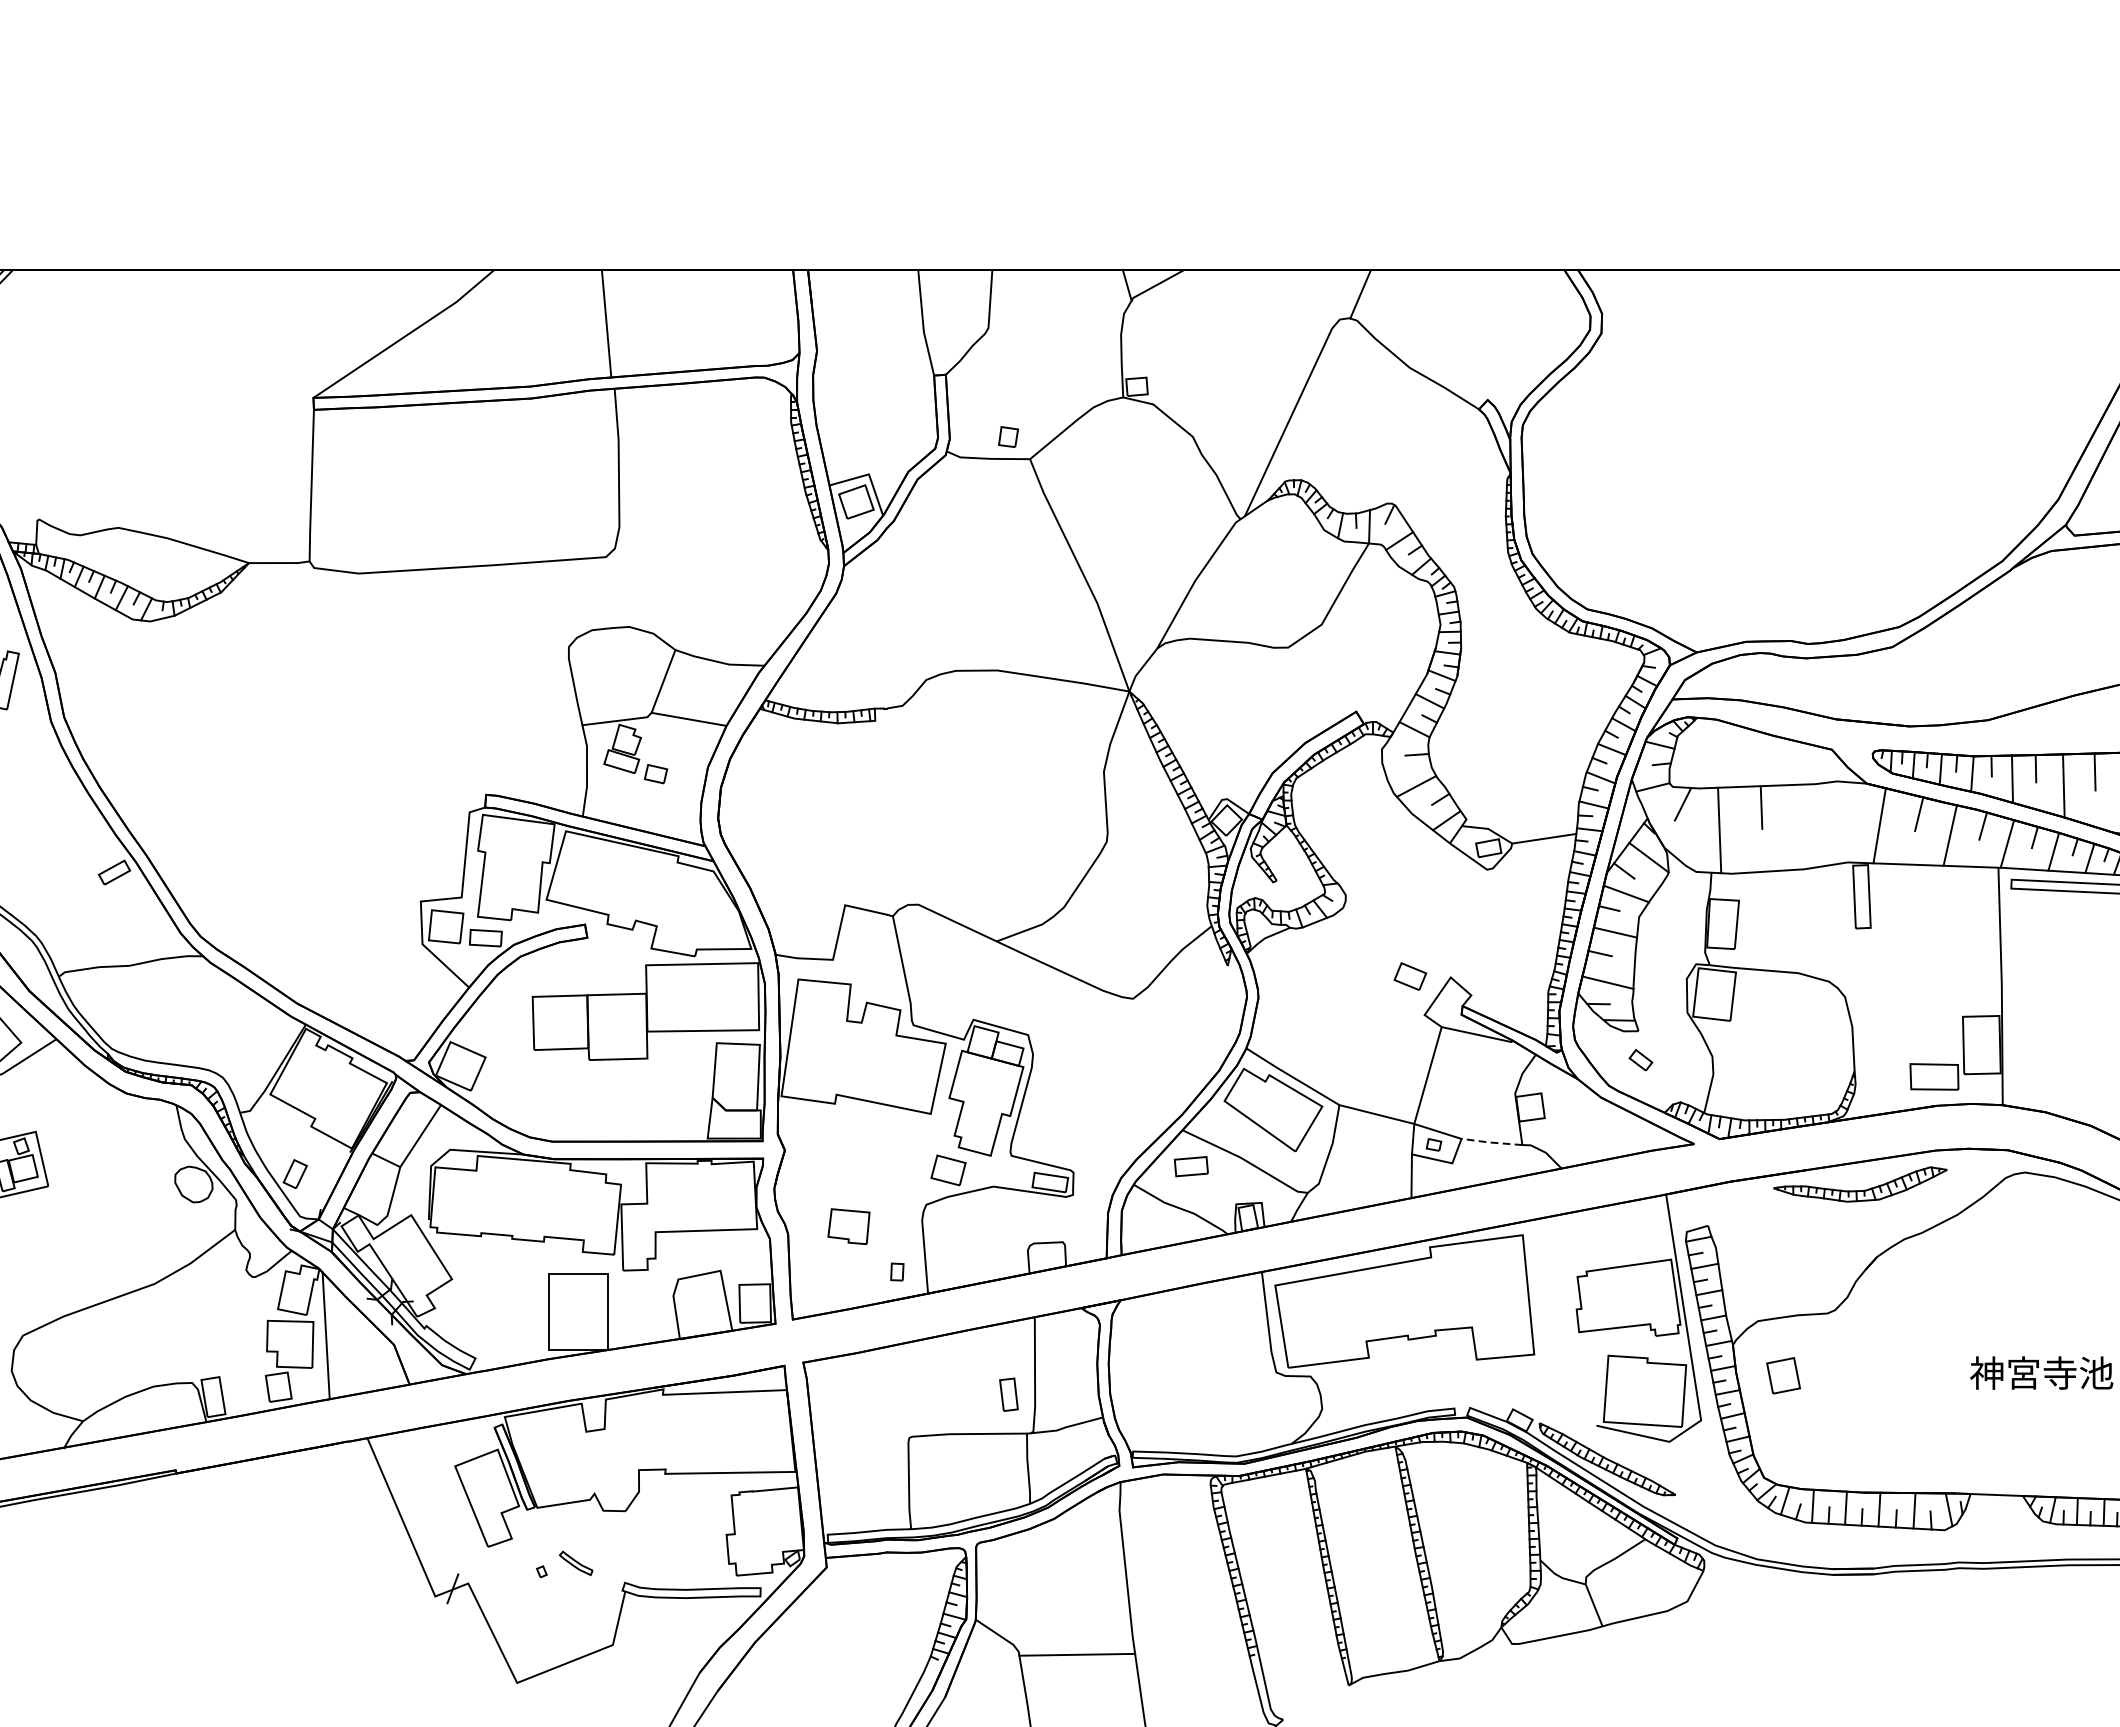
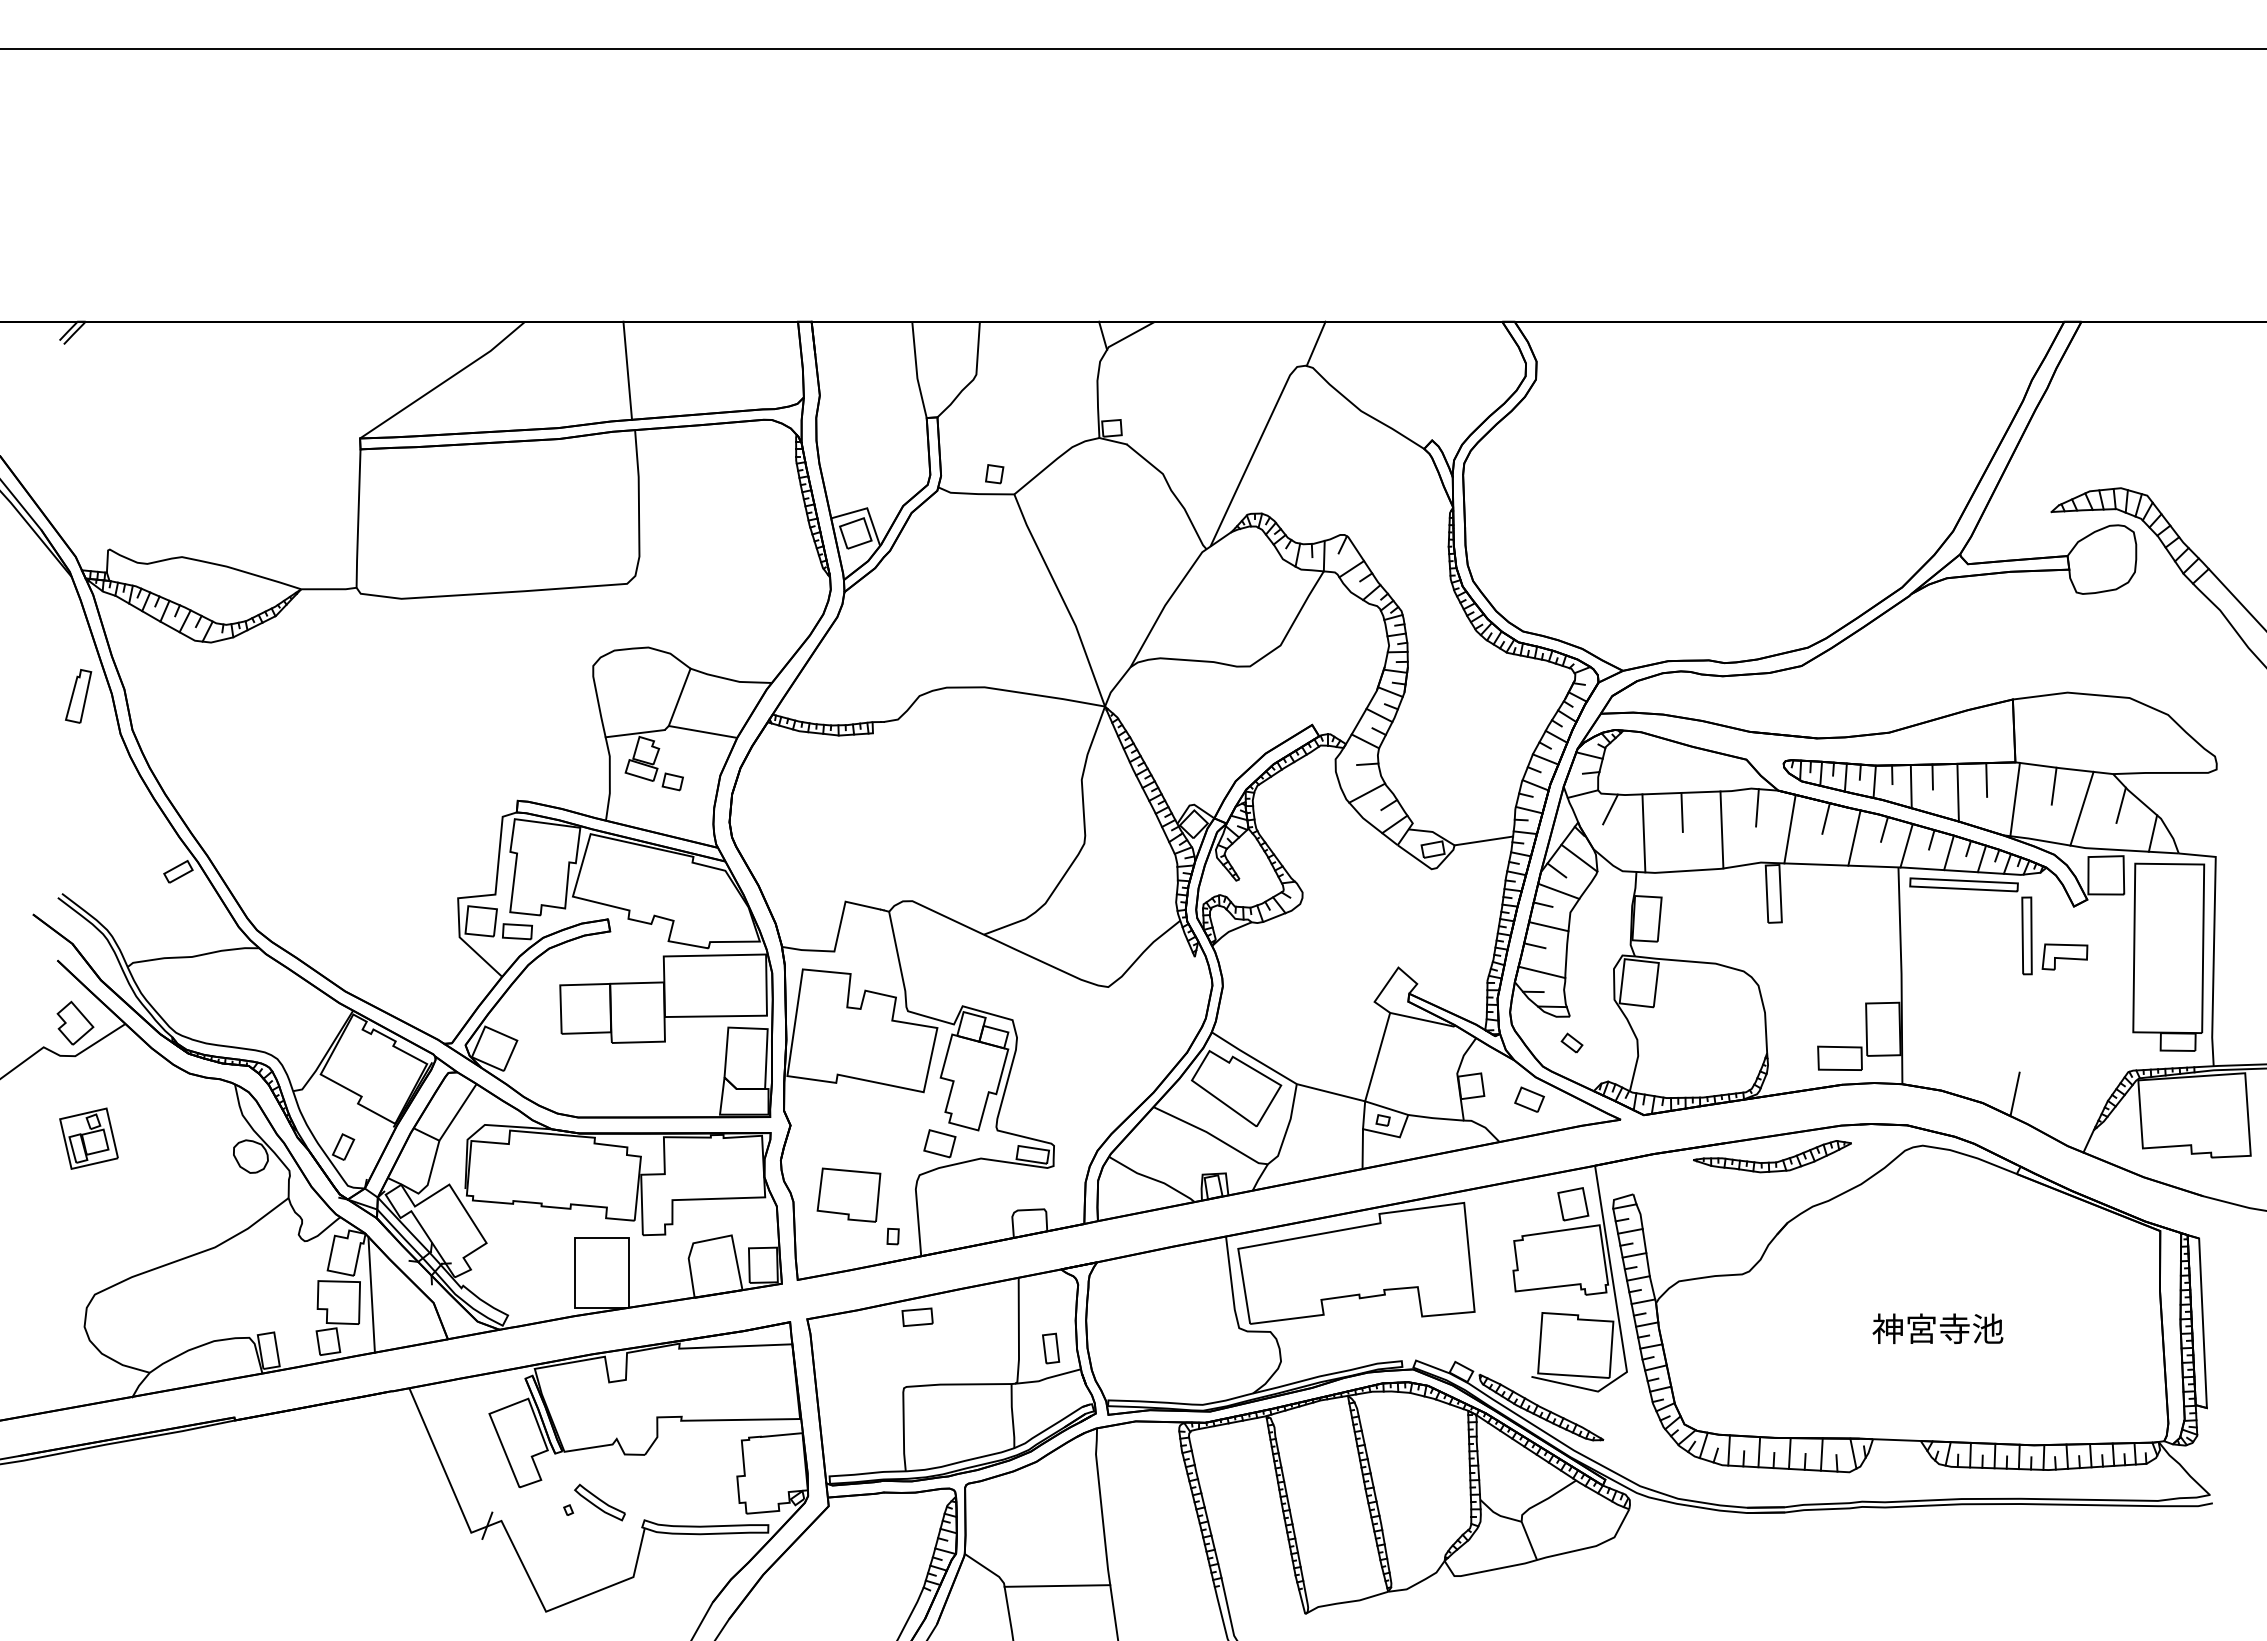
line: (1844, 802) -> (1757, 807), added
line: (1804, 826) -> (1721, 829), added
part: (1410, 976) -> (1529, 1099), moved
line: (1491, 1142) -> (1435, 1118), dashed -> solid
part: (1191, 1166) -> (917, 1317), moved
part: (848, 1226) -> (848, 1194), size x1.67
part: (1783, 1376) -> (1573, 1204), moved
part: (1009, 1394) -> (1051, 1348), moved
part: (575, 1563) -> (599, 1502), size x1.67

